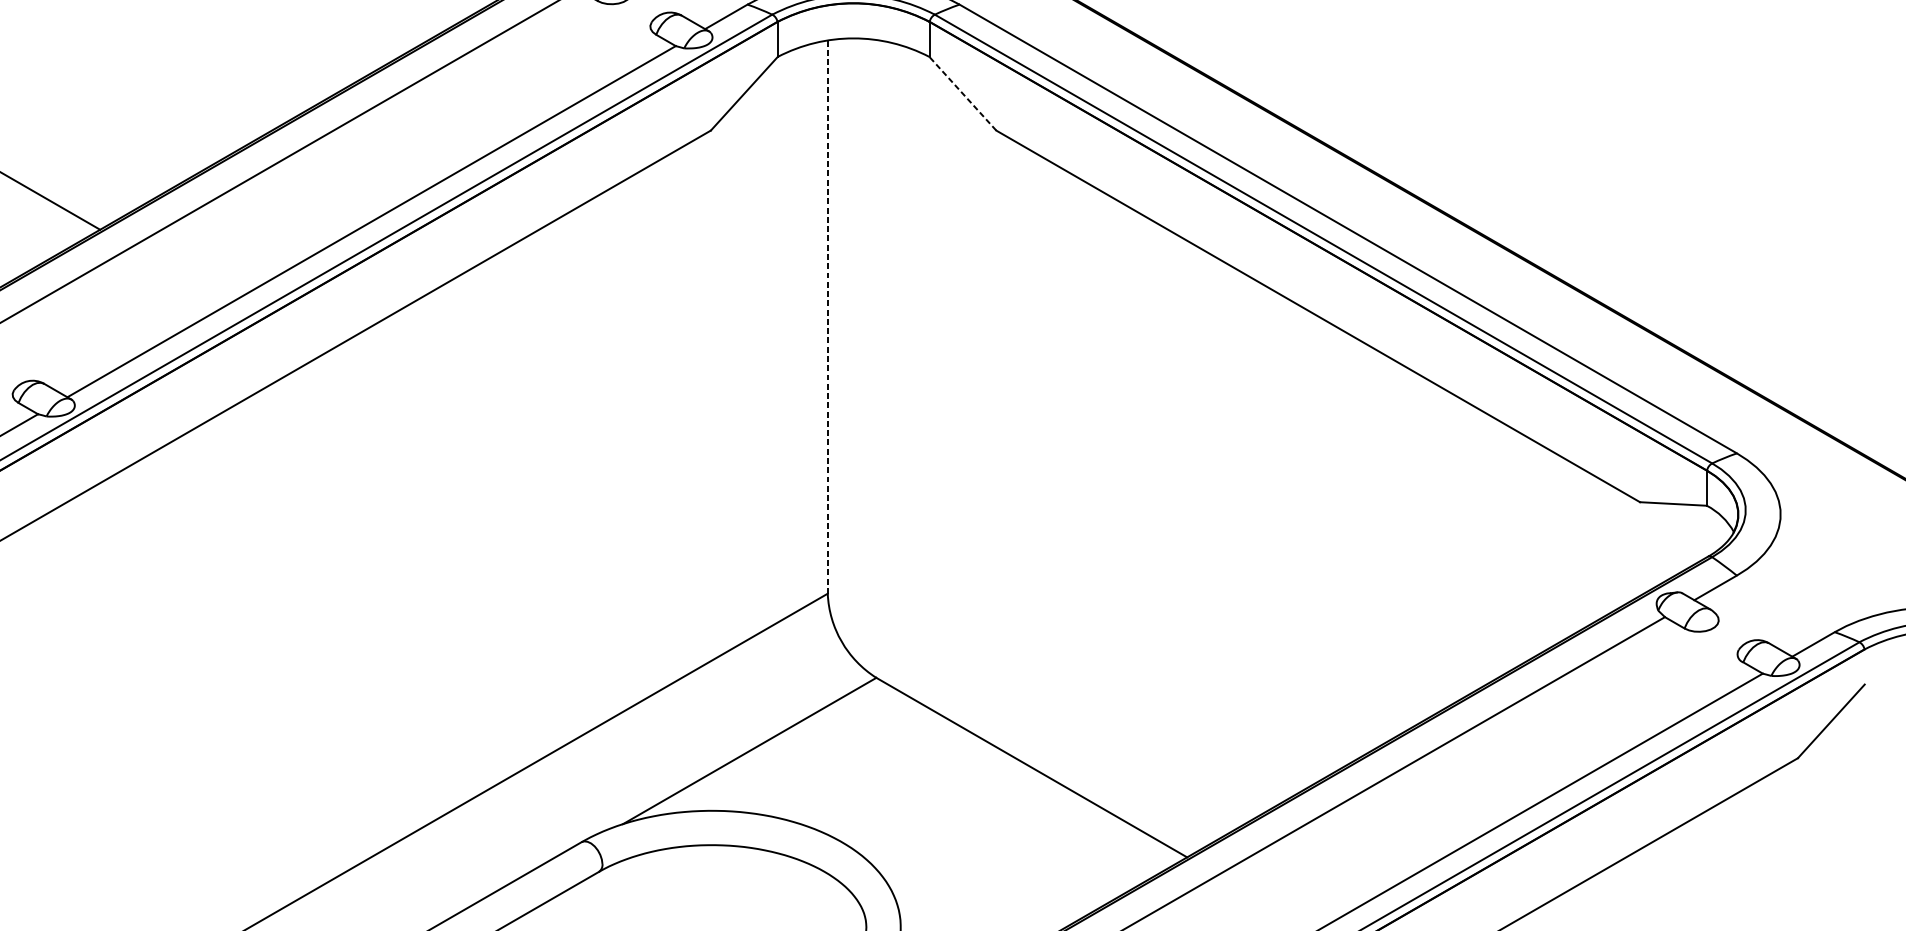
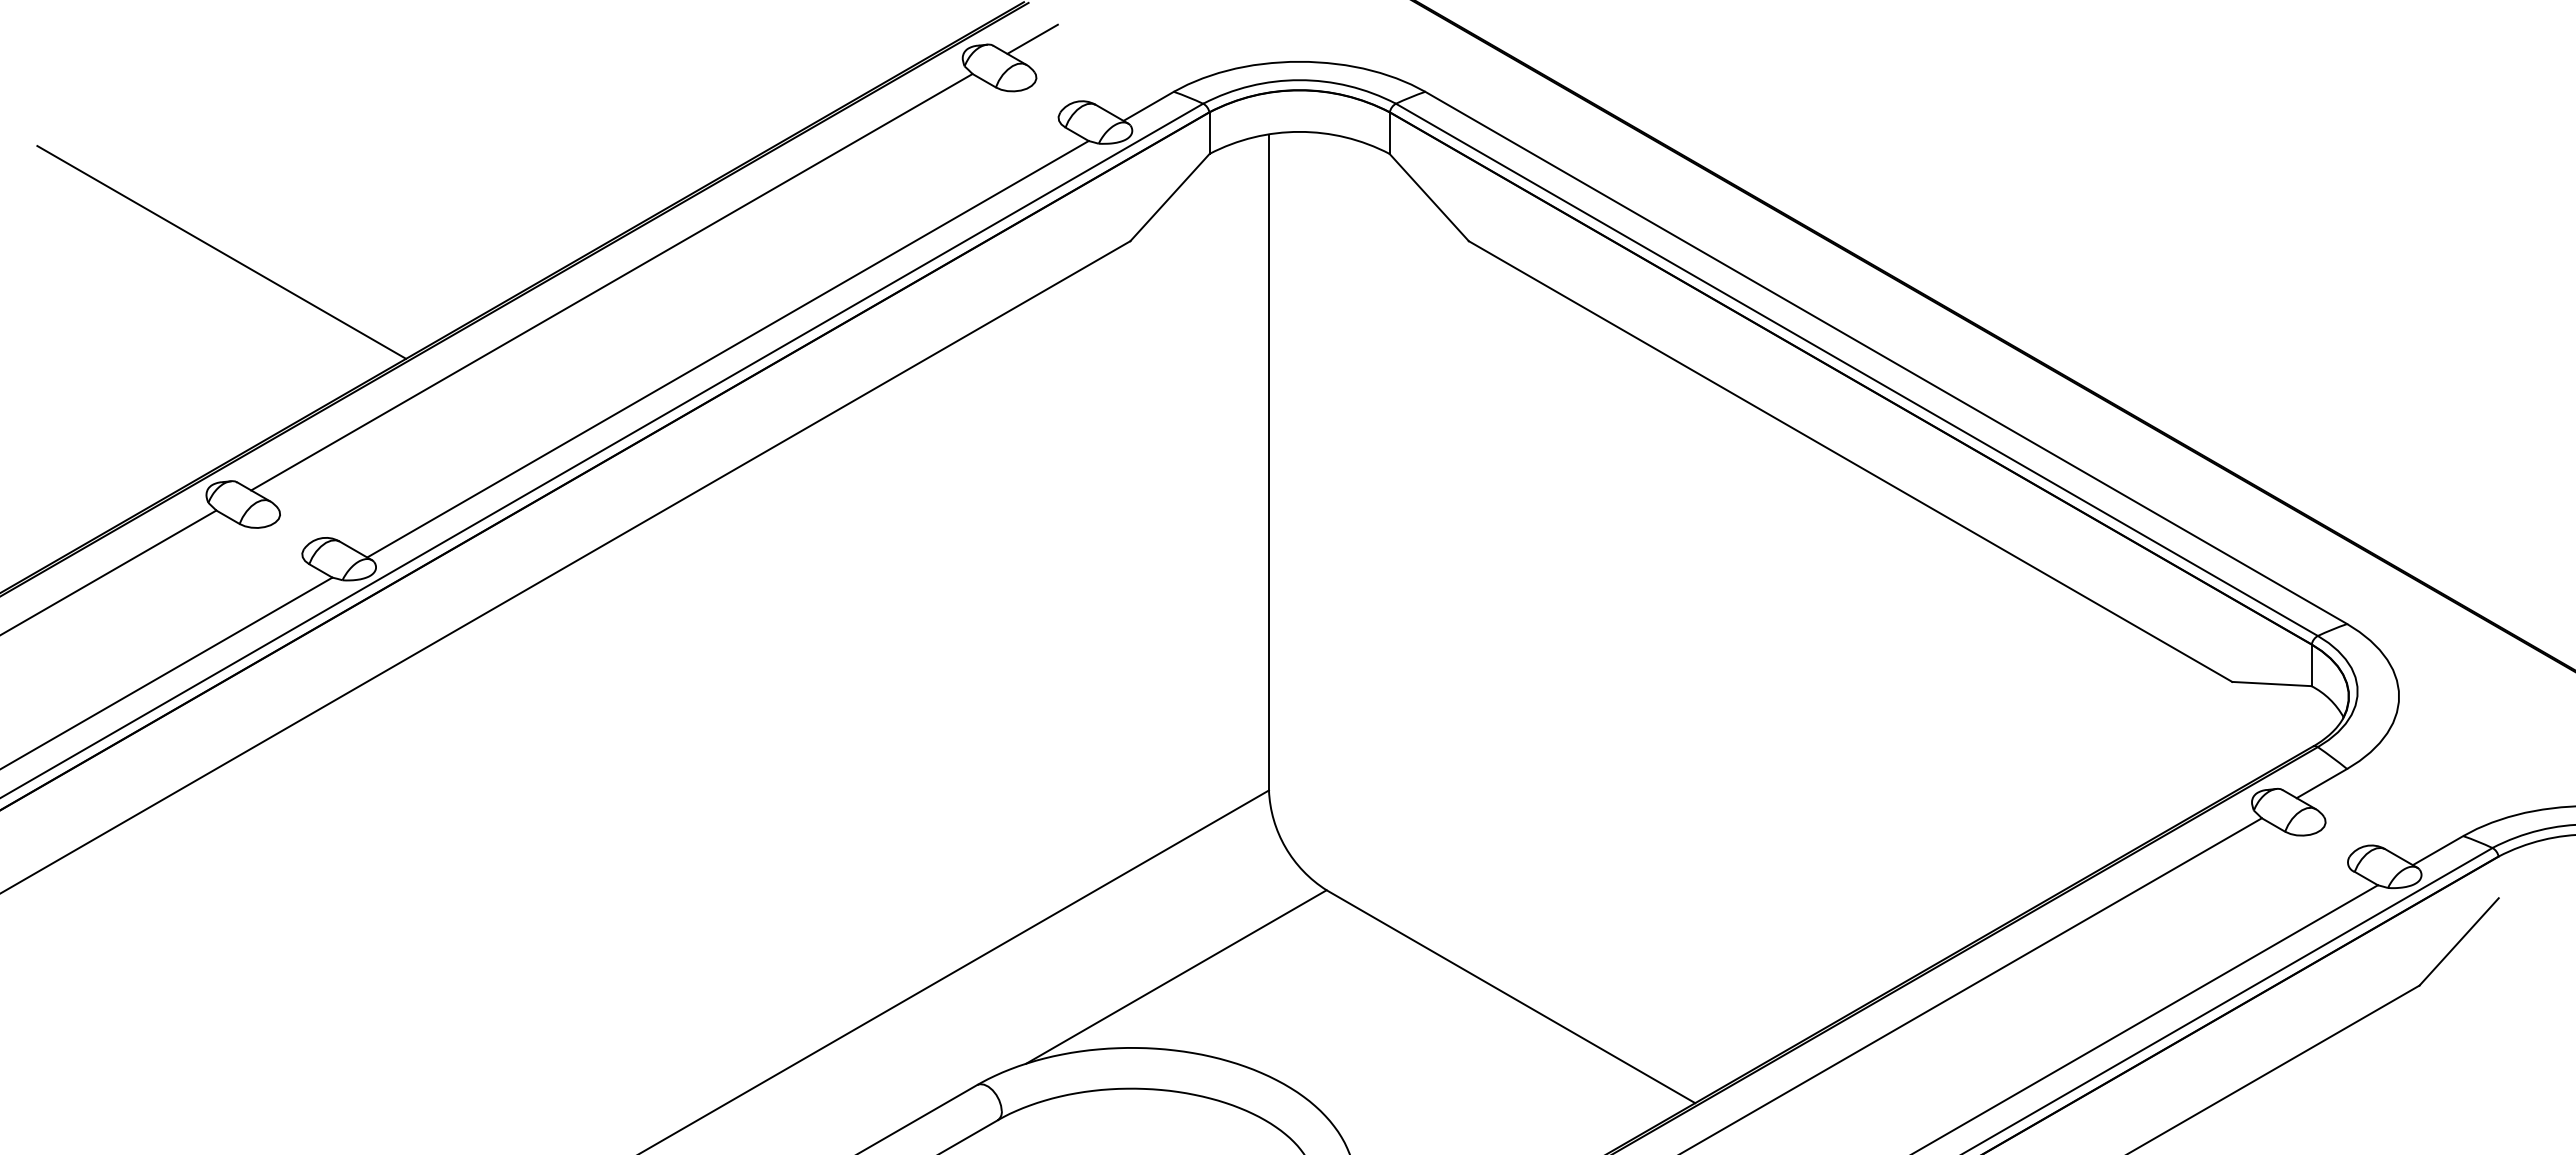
line: (963, 93) -> (1429, 197), dashed -> solid
line: (827, 317) -> (1268, 462), dashed -> solid

